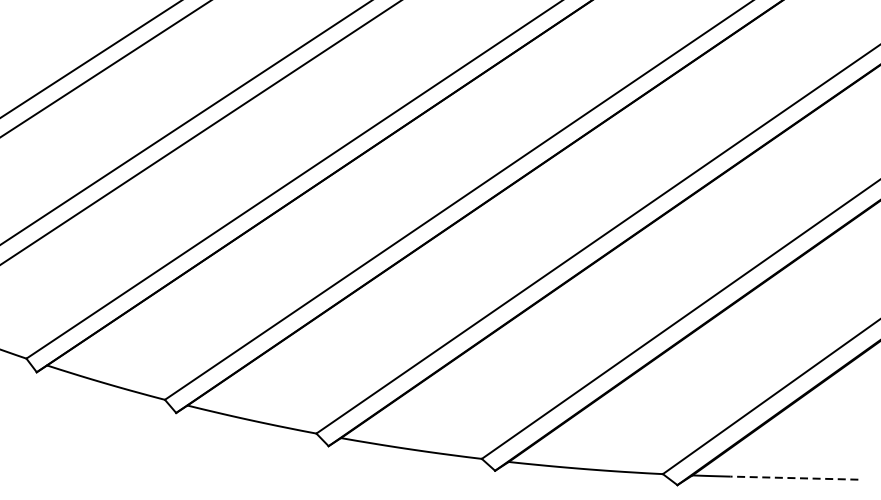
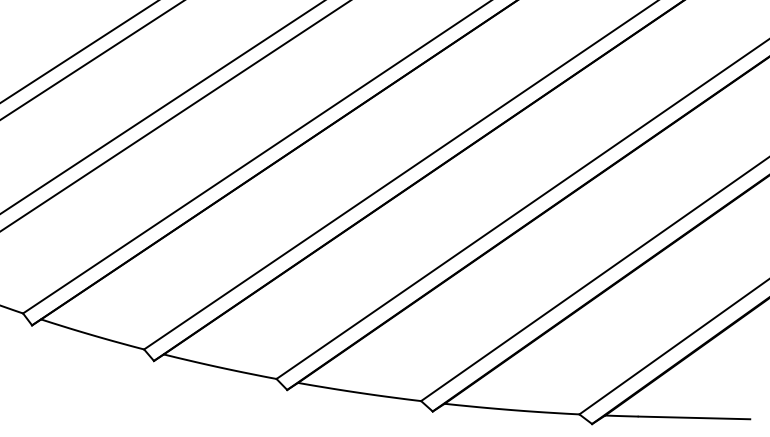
line: (794, 477) -> (694, 417), dashed -> solid

